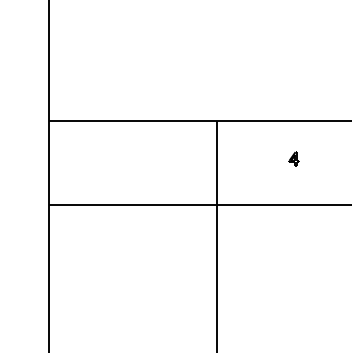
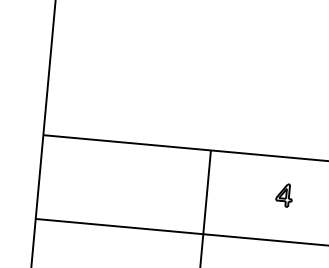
part: (293, 158) -> (283, 194), size x1.67

